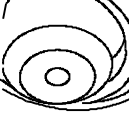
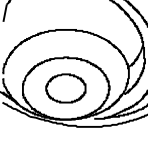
part: (57, 76) -> (65, 88), size x1.43

